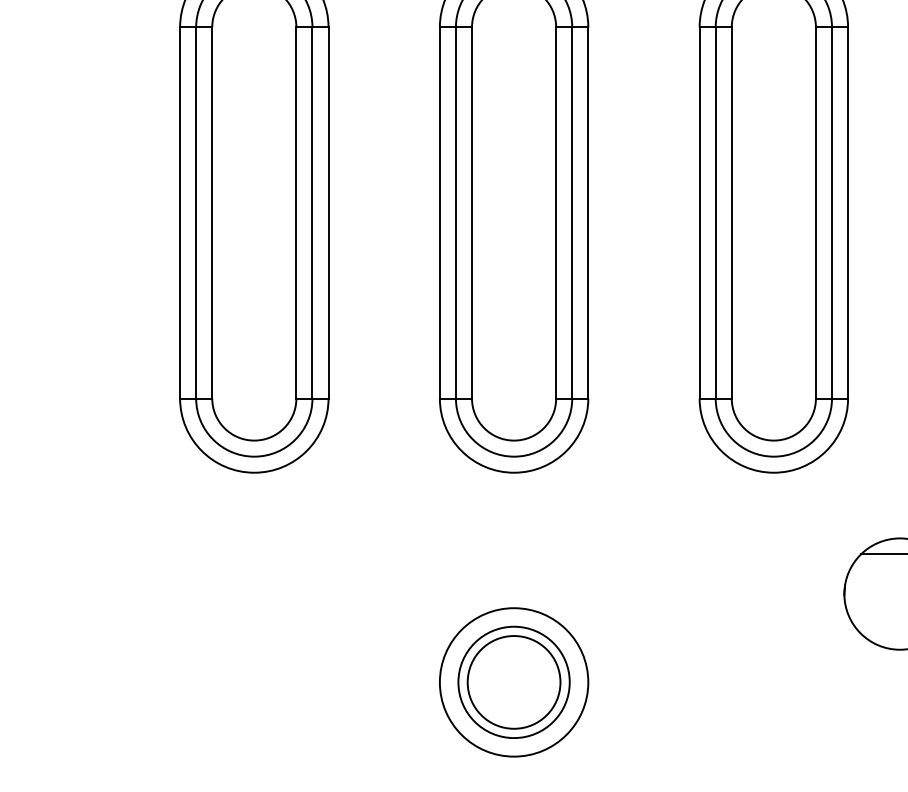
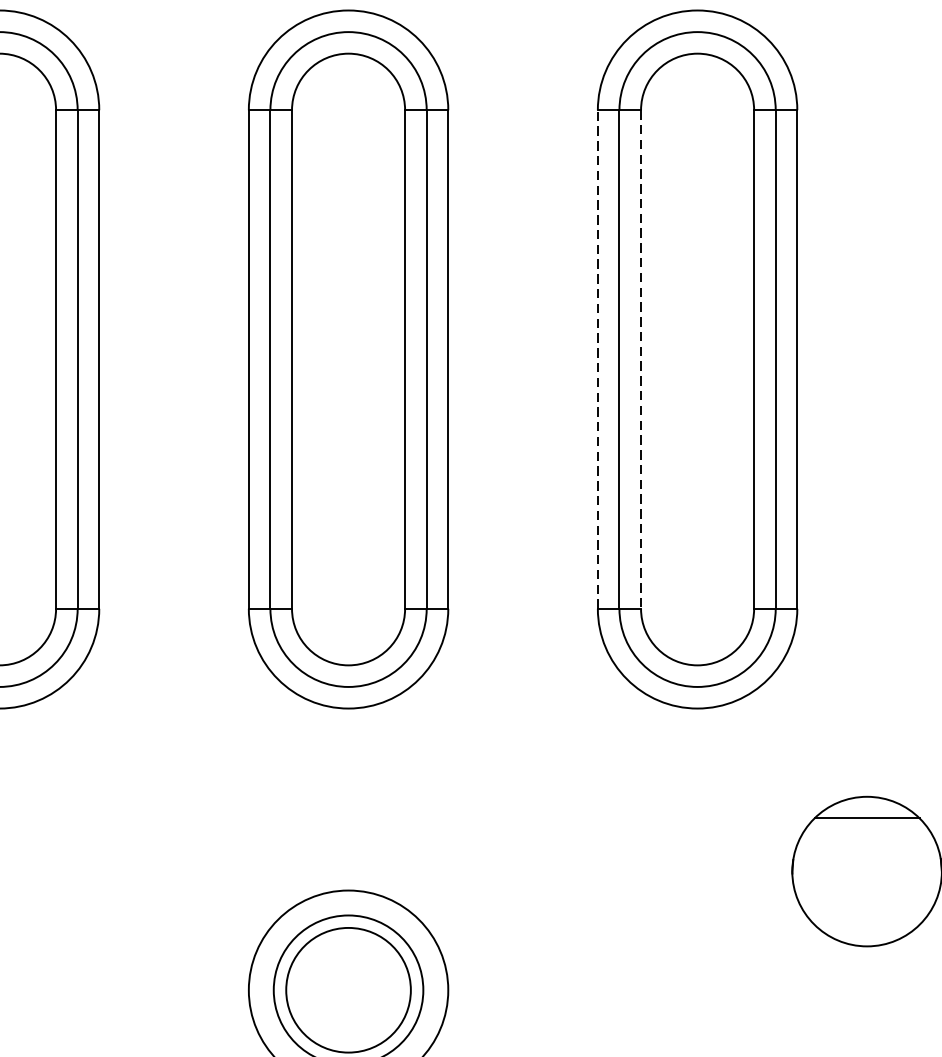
line: (699, 212) -> (597, 358), solid -> dashed
line: (731, 212) -> (640, 358), solid -> dashed

